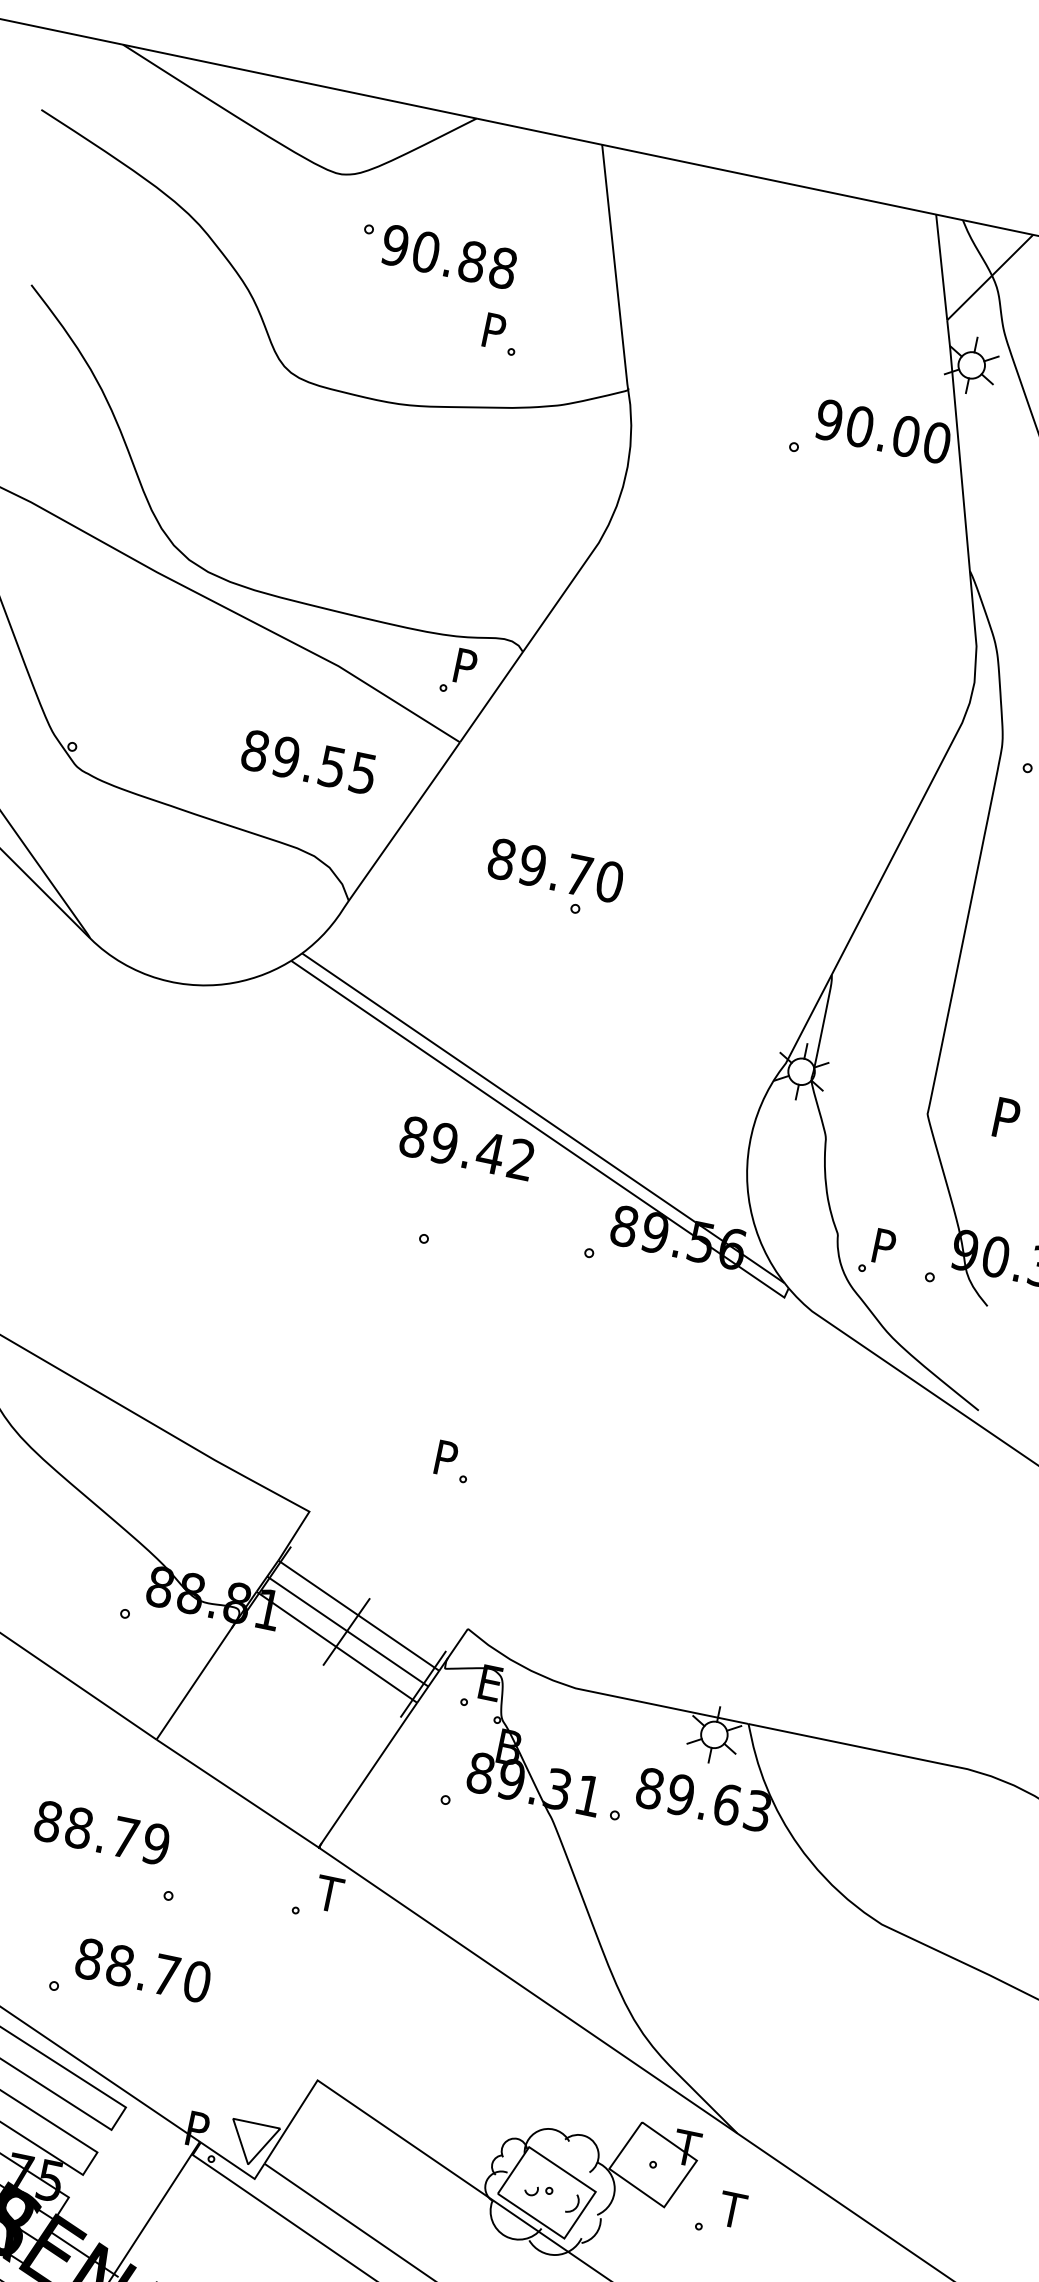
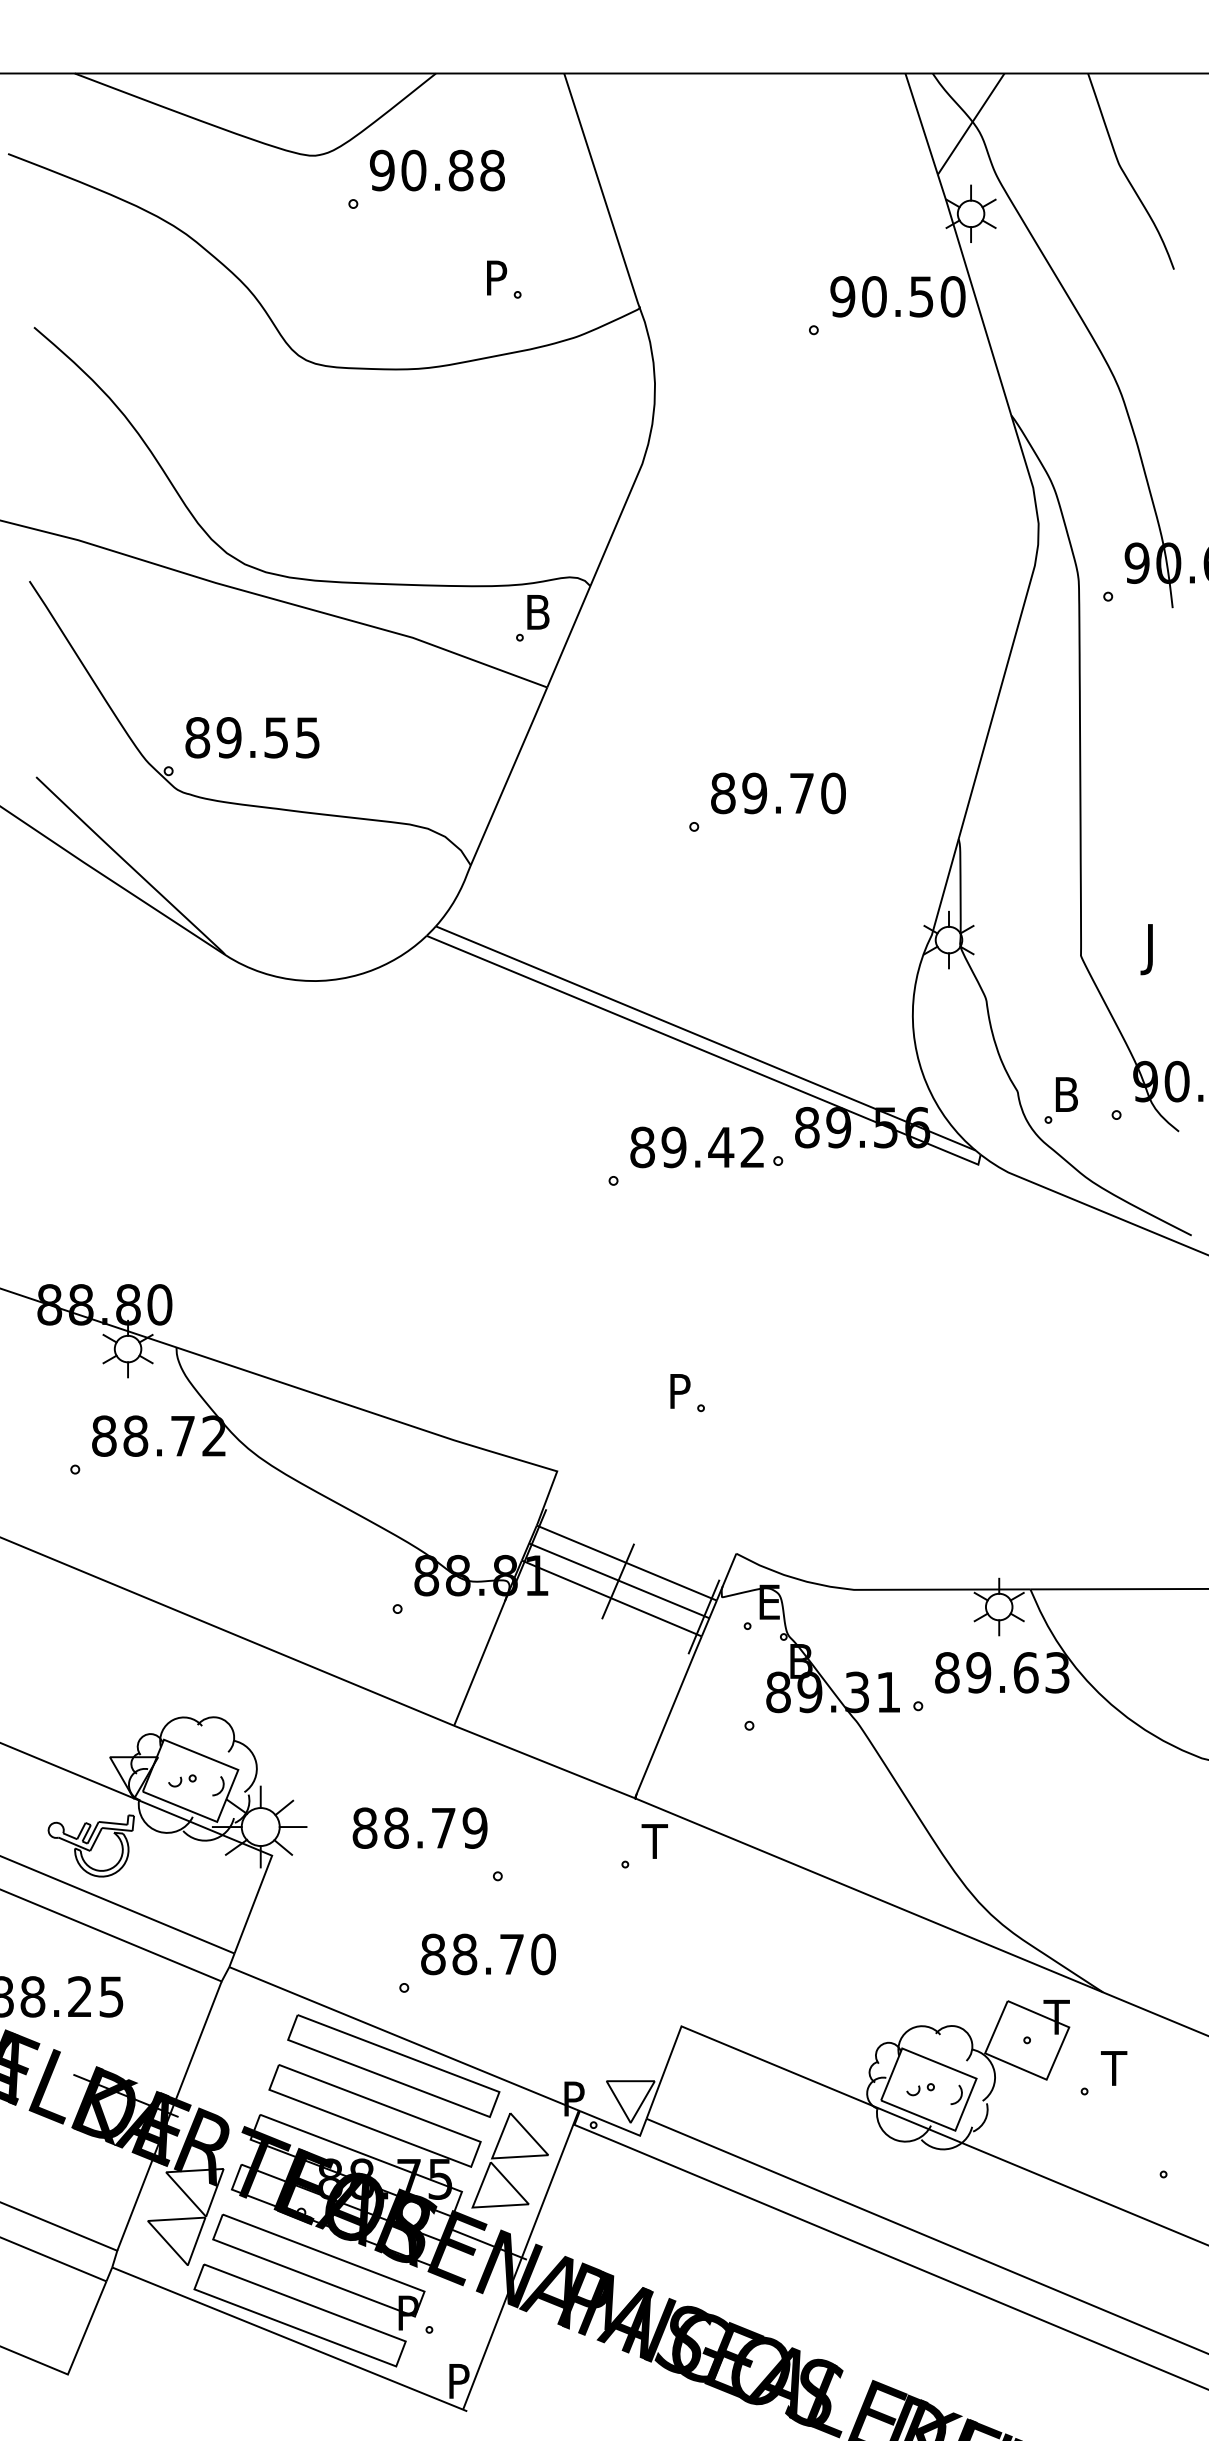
text: (448, 256) -> (436, 170), moved
text: (906, 436) -> (921, 296), 90.00 -> 90.50
text: (468, 667) -> (540, 612), P -> B
text: (309, 761) -> (252, 737), moved
text: (556, 870) -> (778, 793), moved
text: (1001, 1123) -> (1155, 949), P -> J
text: (466, 1148) -> (696, 1147), moved
text: (887, 1247) -> (1068, 1094), P -> B
part: (121, 2176) -> (509, 2160), added

